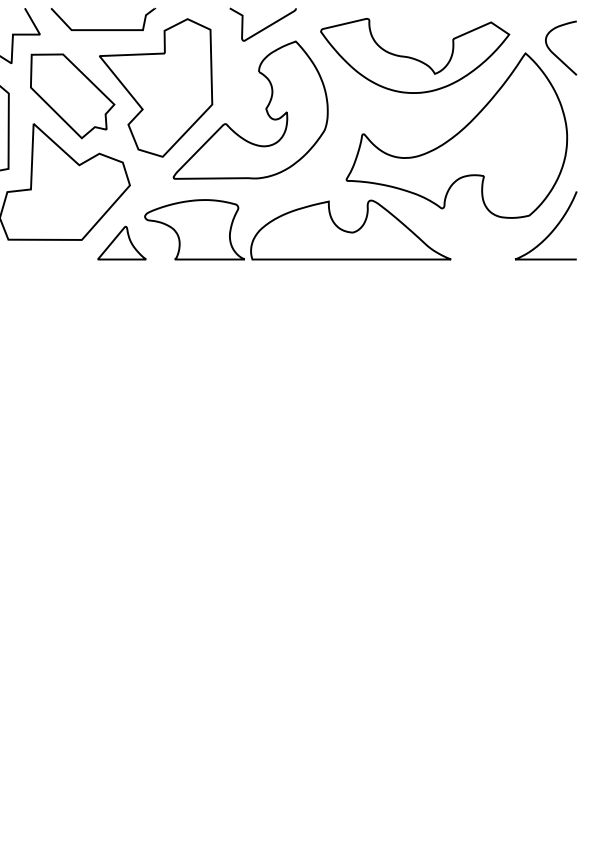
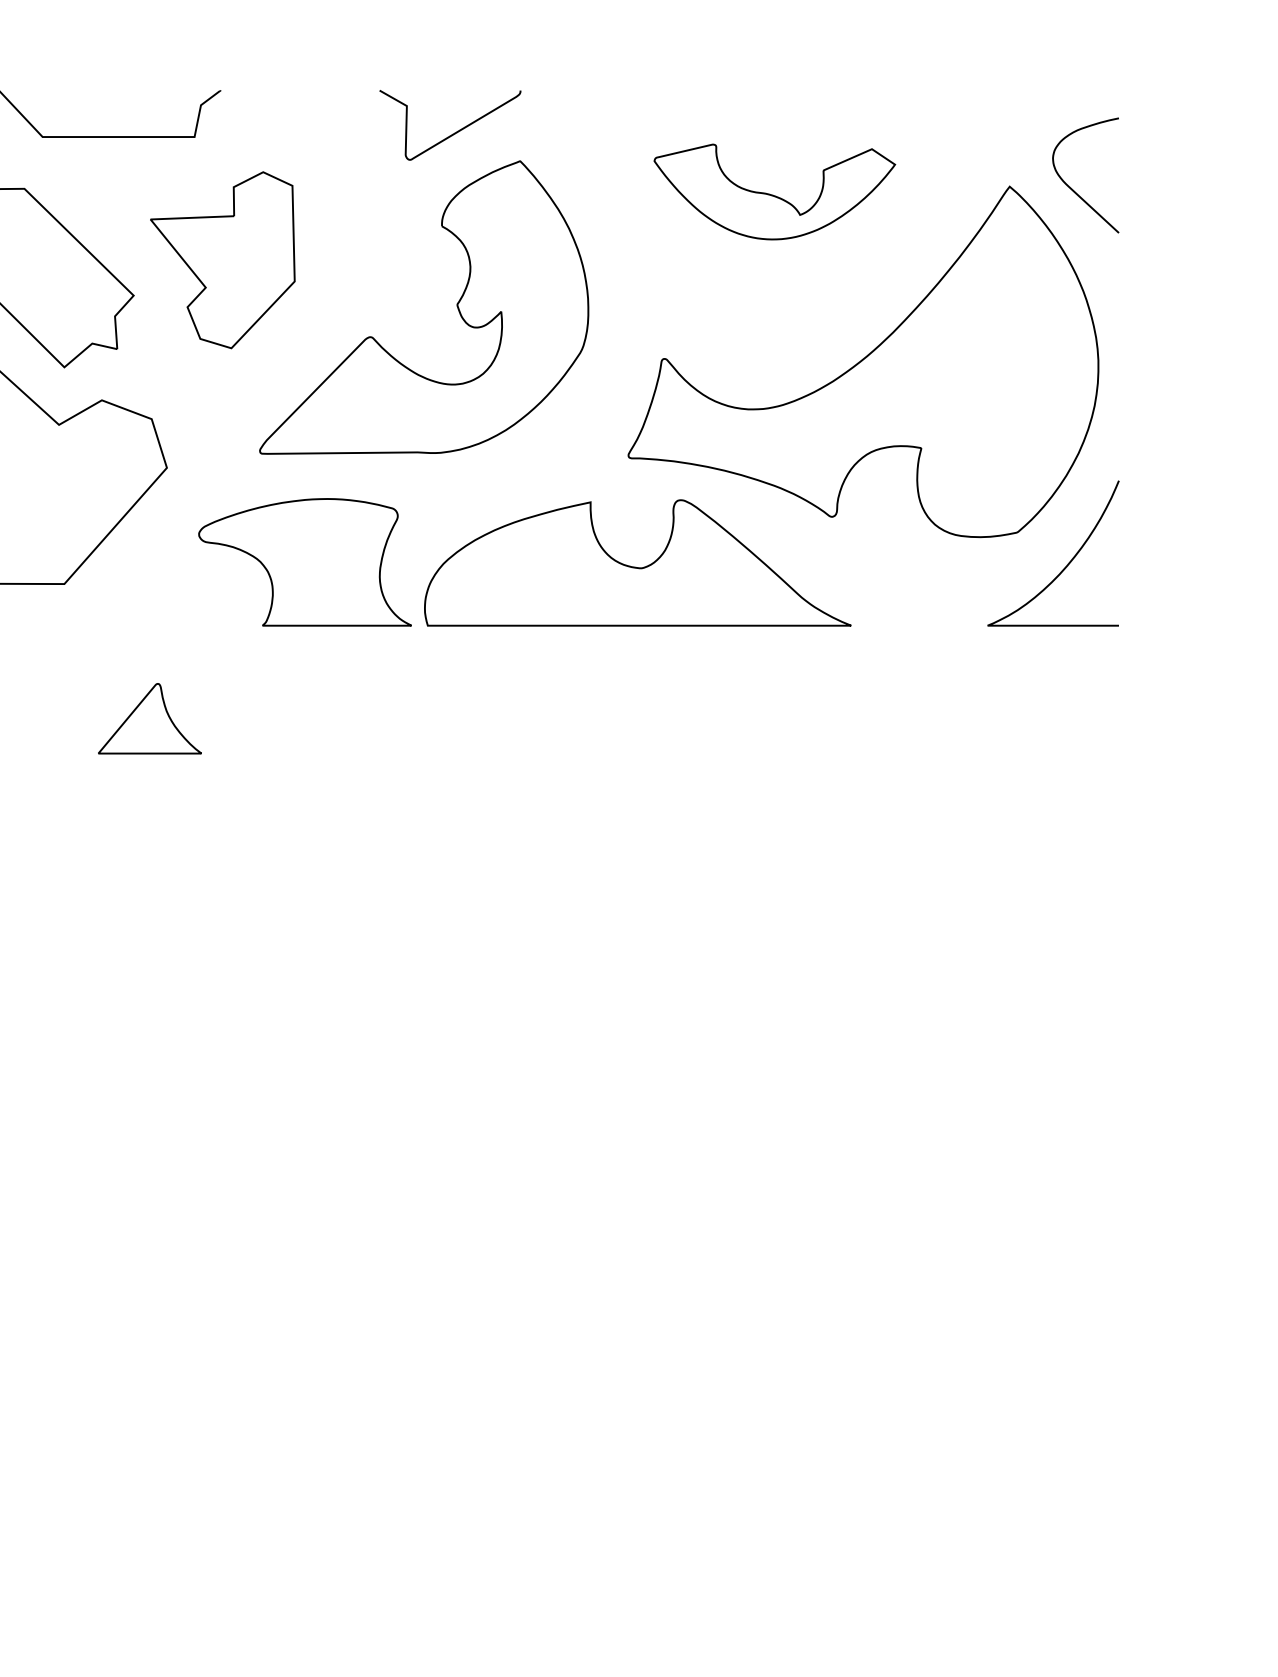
part: (415, 55) -> (775, 191), size x0.6
part: (156, 87) -> (223, 259), size x0.6
part: (121, 242) -> (148, 717), moved

